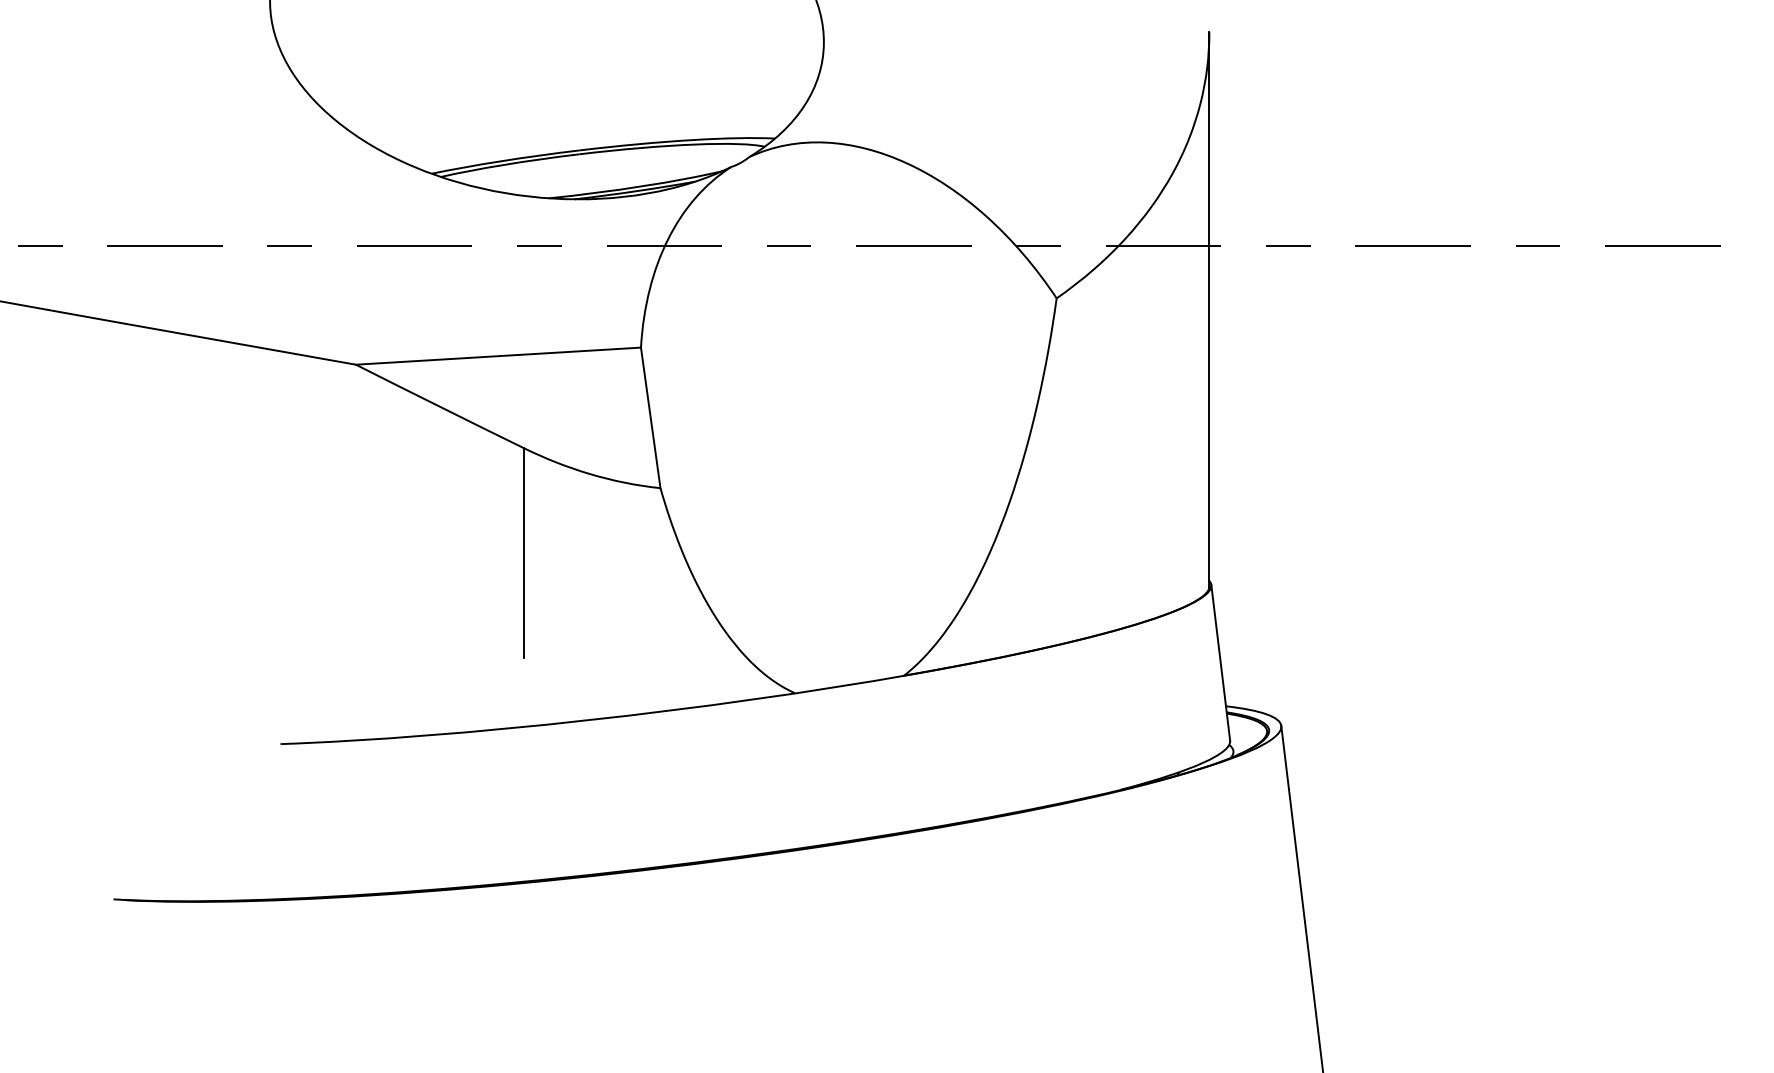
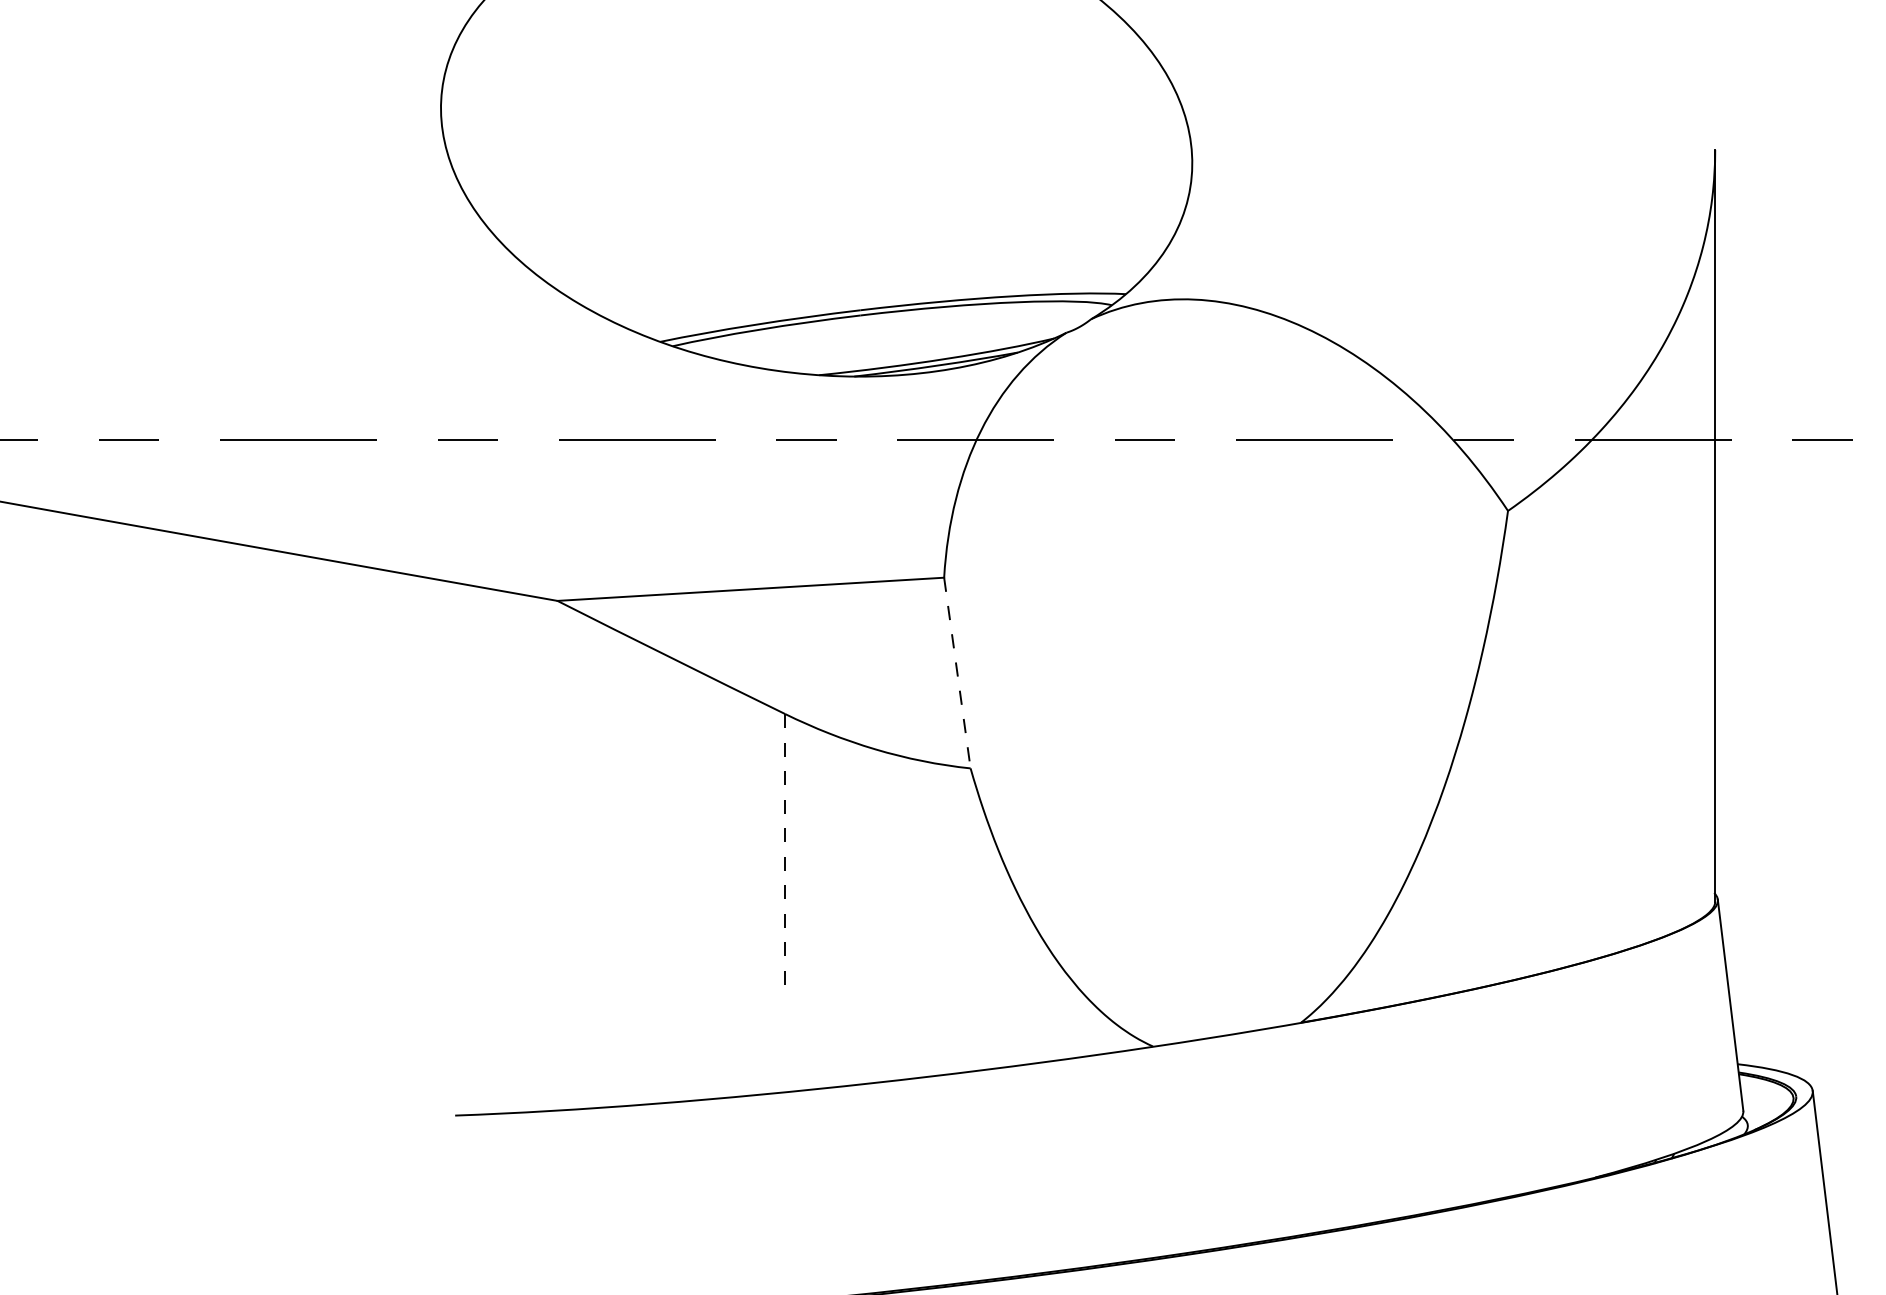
line: (650, 417) -> (957, 672), solid -> dashed
line: (523, 553) -> (784, 856), solid -> dashed

